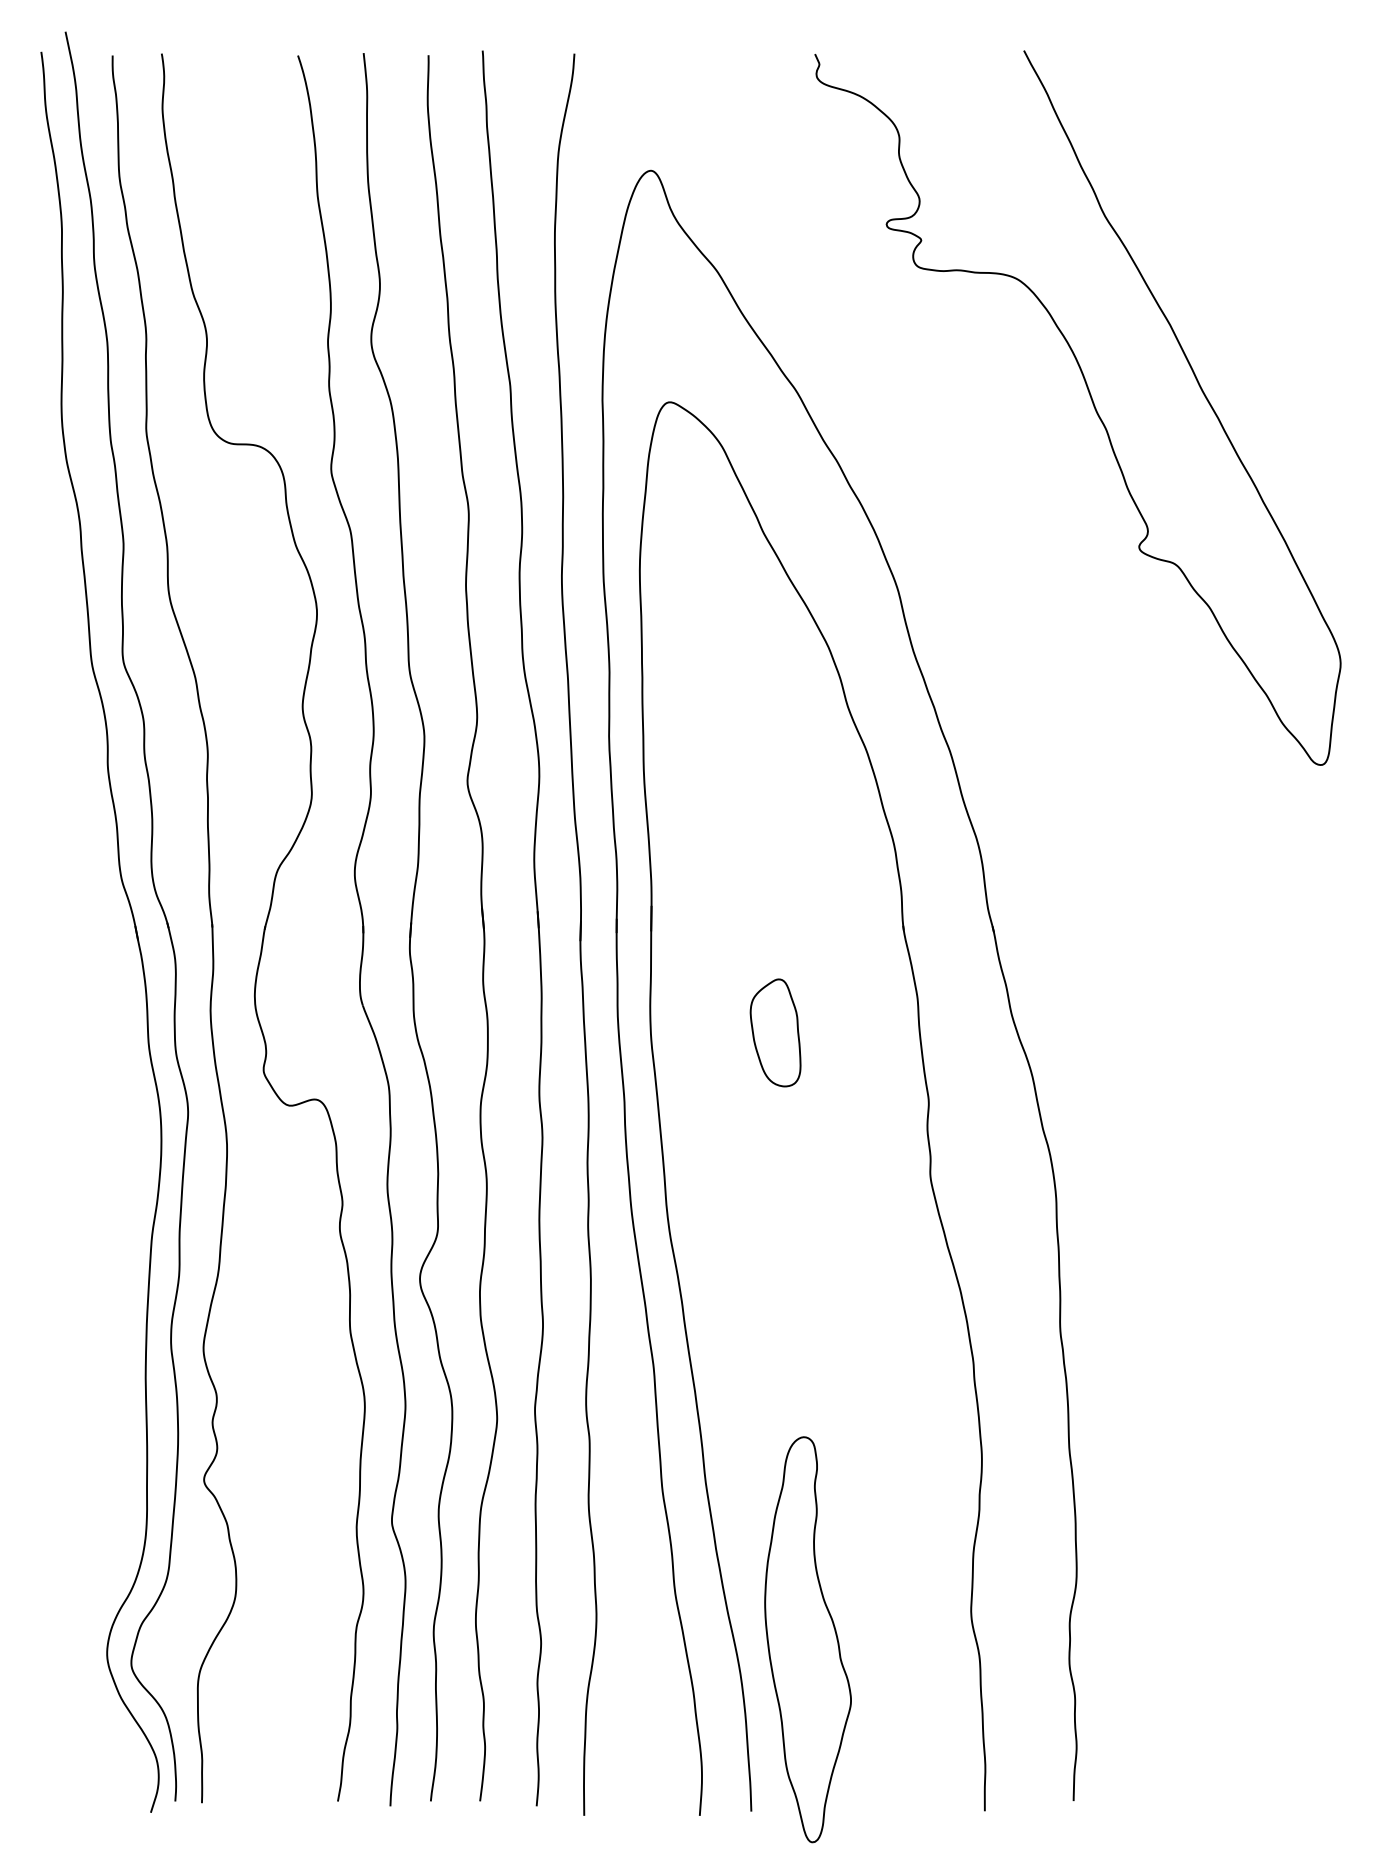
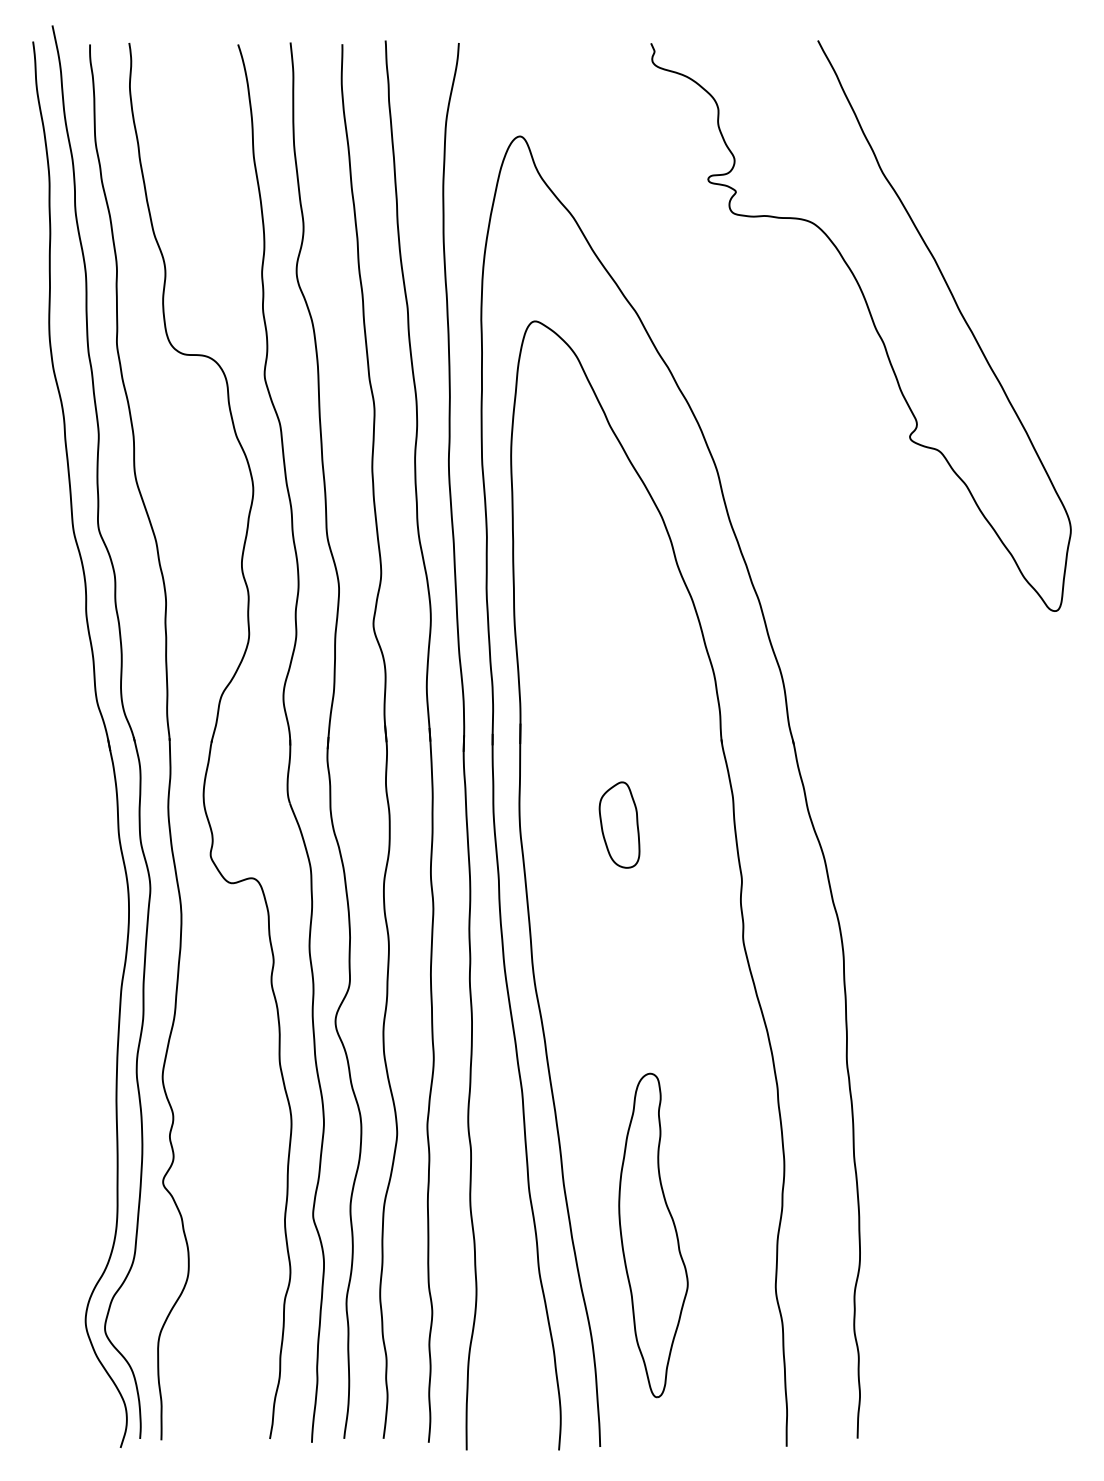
part: (807, 1639) -> (653, 1235), moved

